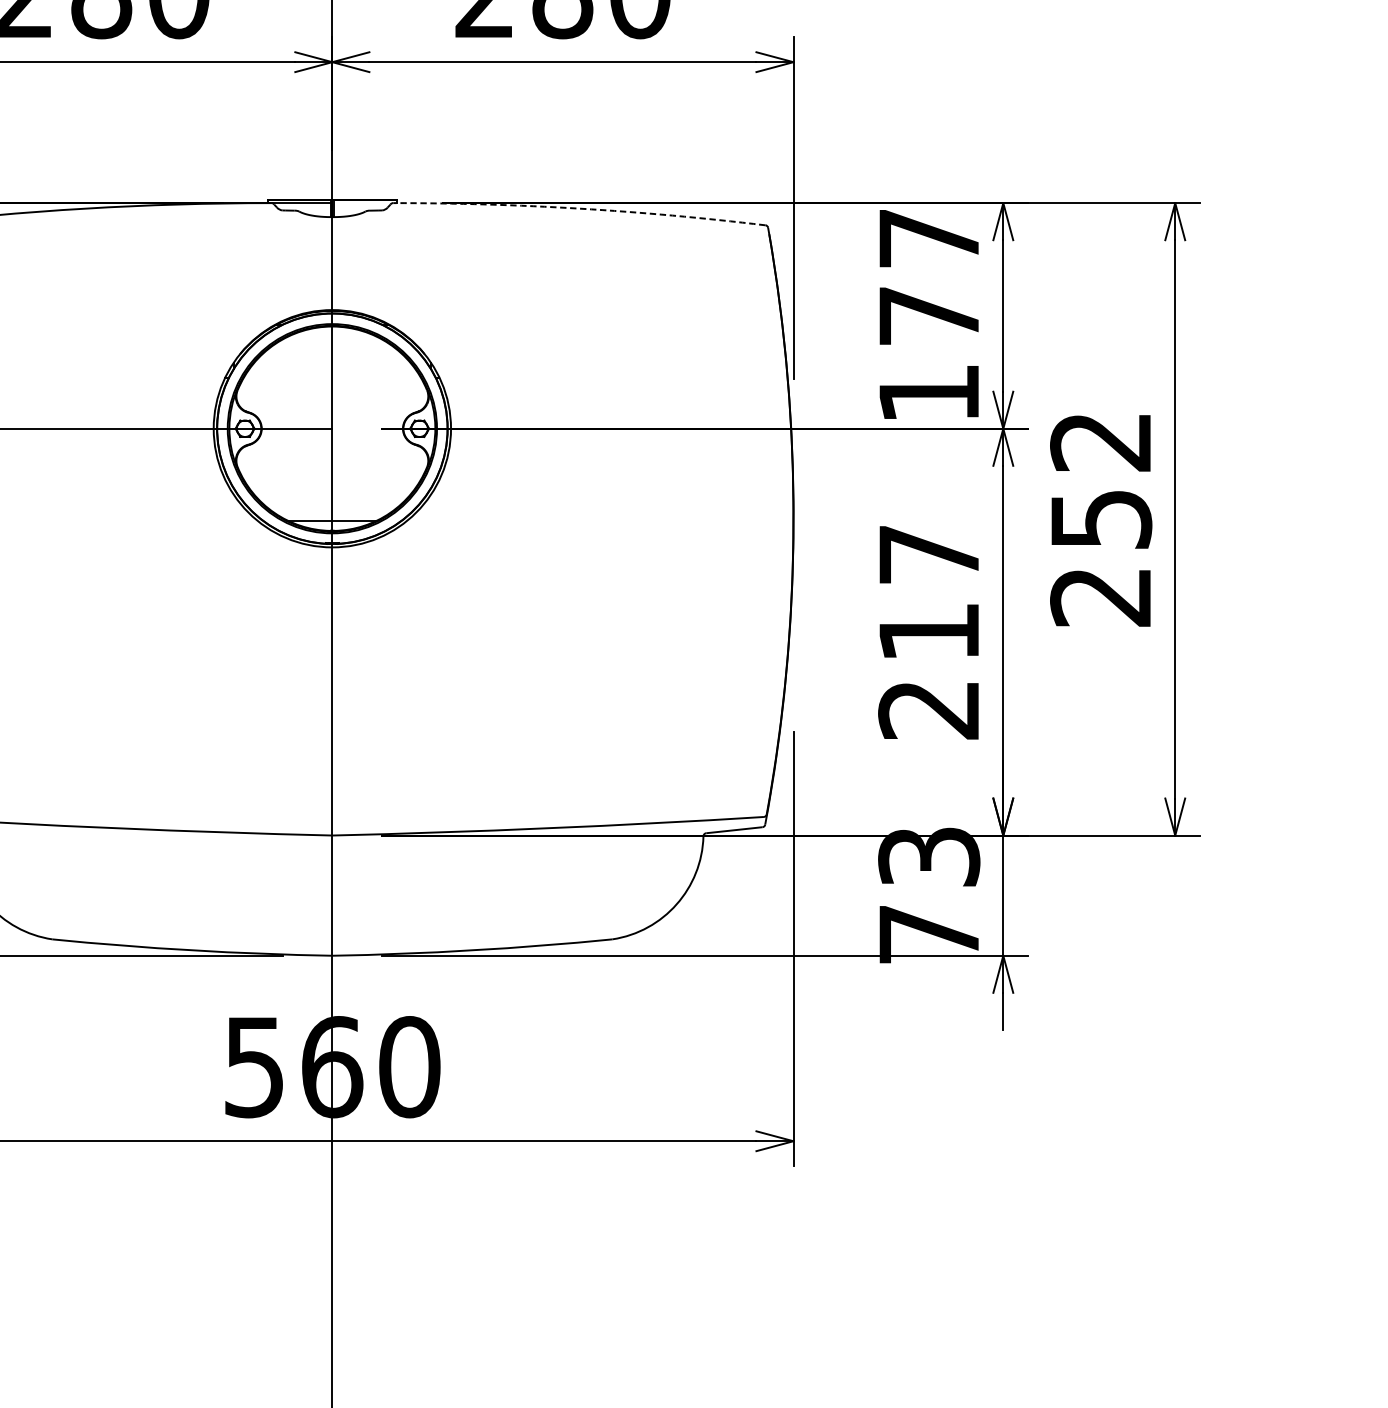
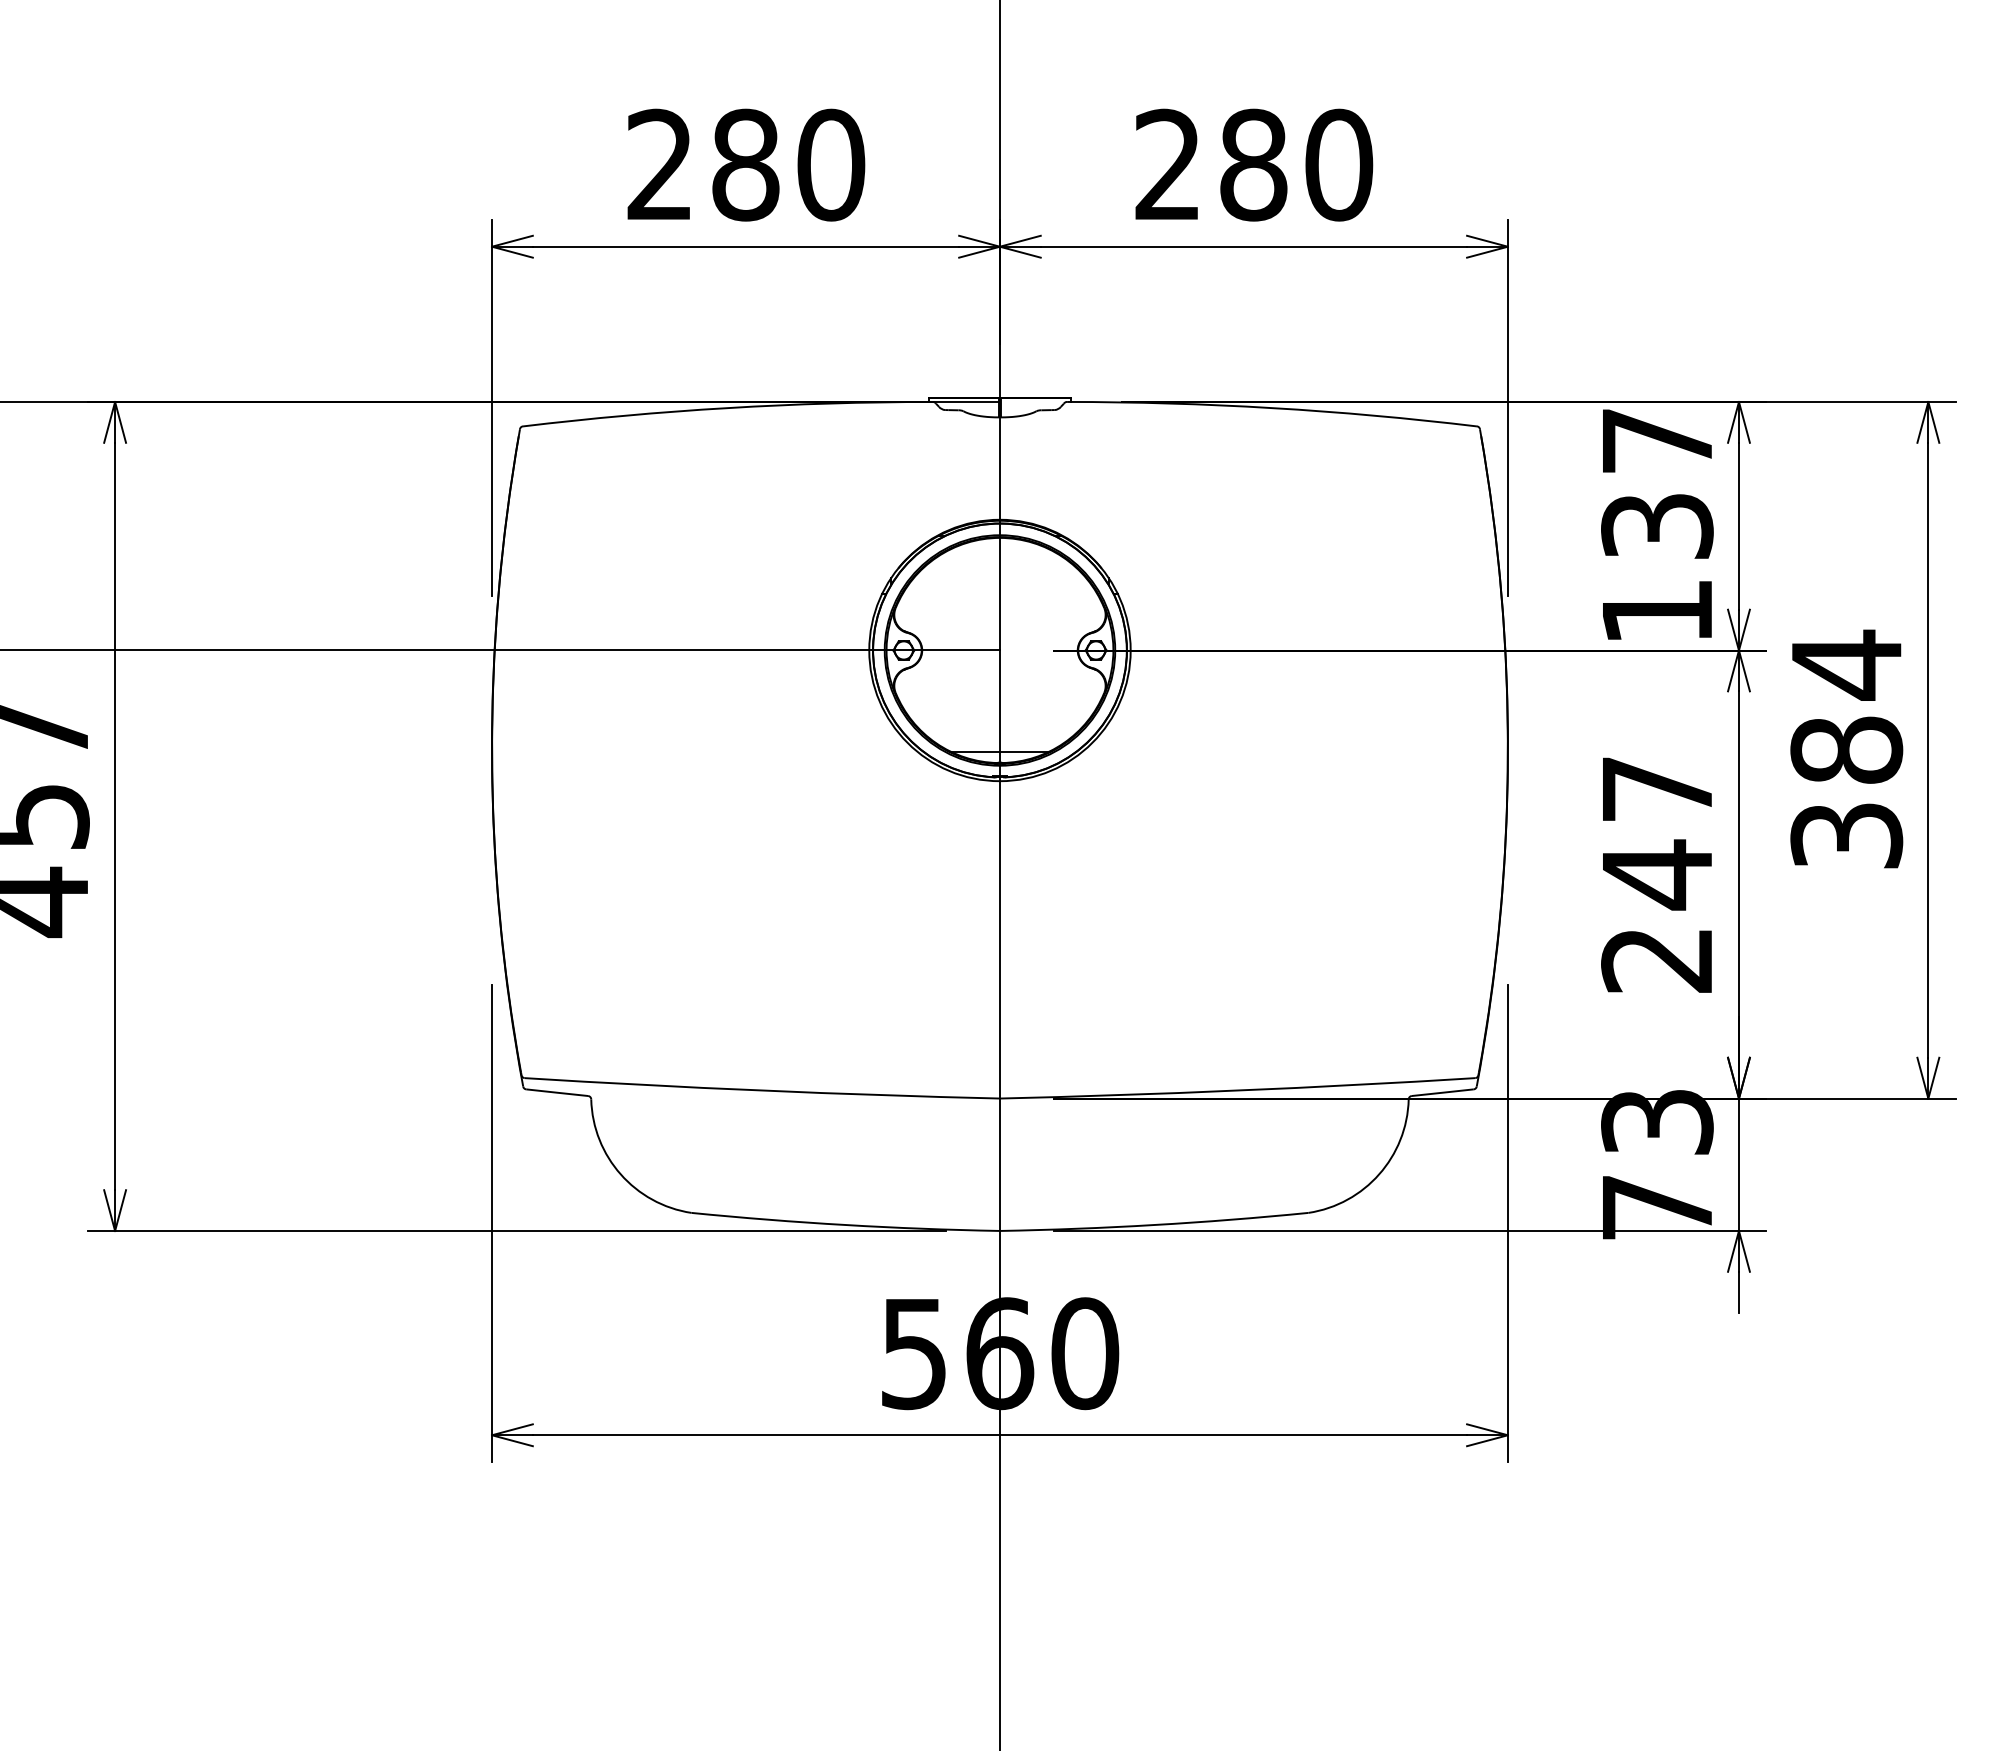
arc: (579, 209) -> (1272, 408), dashed -> solid
text: (929, 316) -> (1657, 526), 177 -> 137
text: (1100, 517) -> (1846, 748), 252 -> 384
text: (929, 632) -> (1657, 874), 217 -> 247

